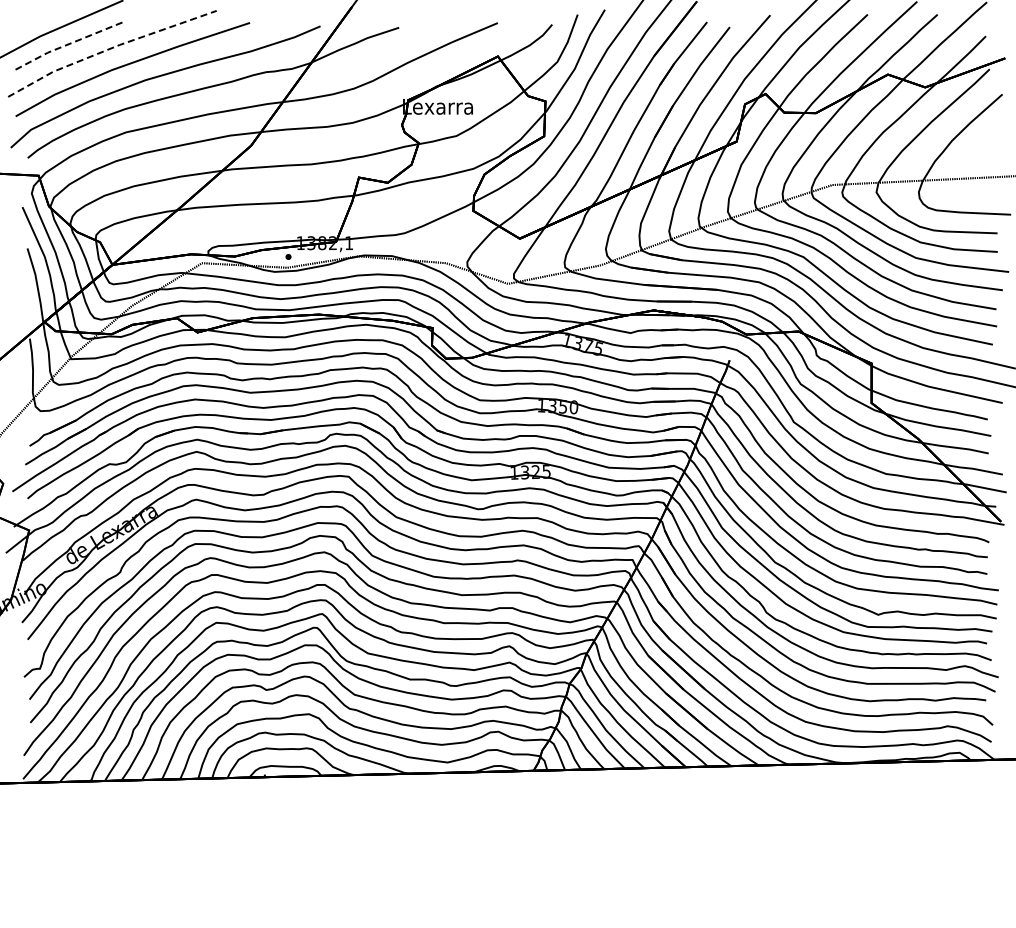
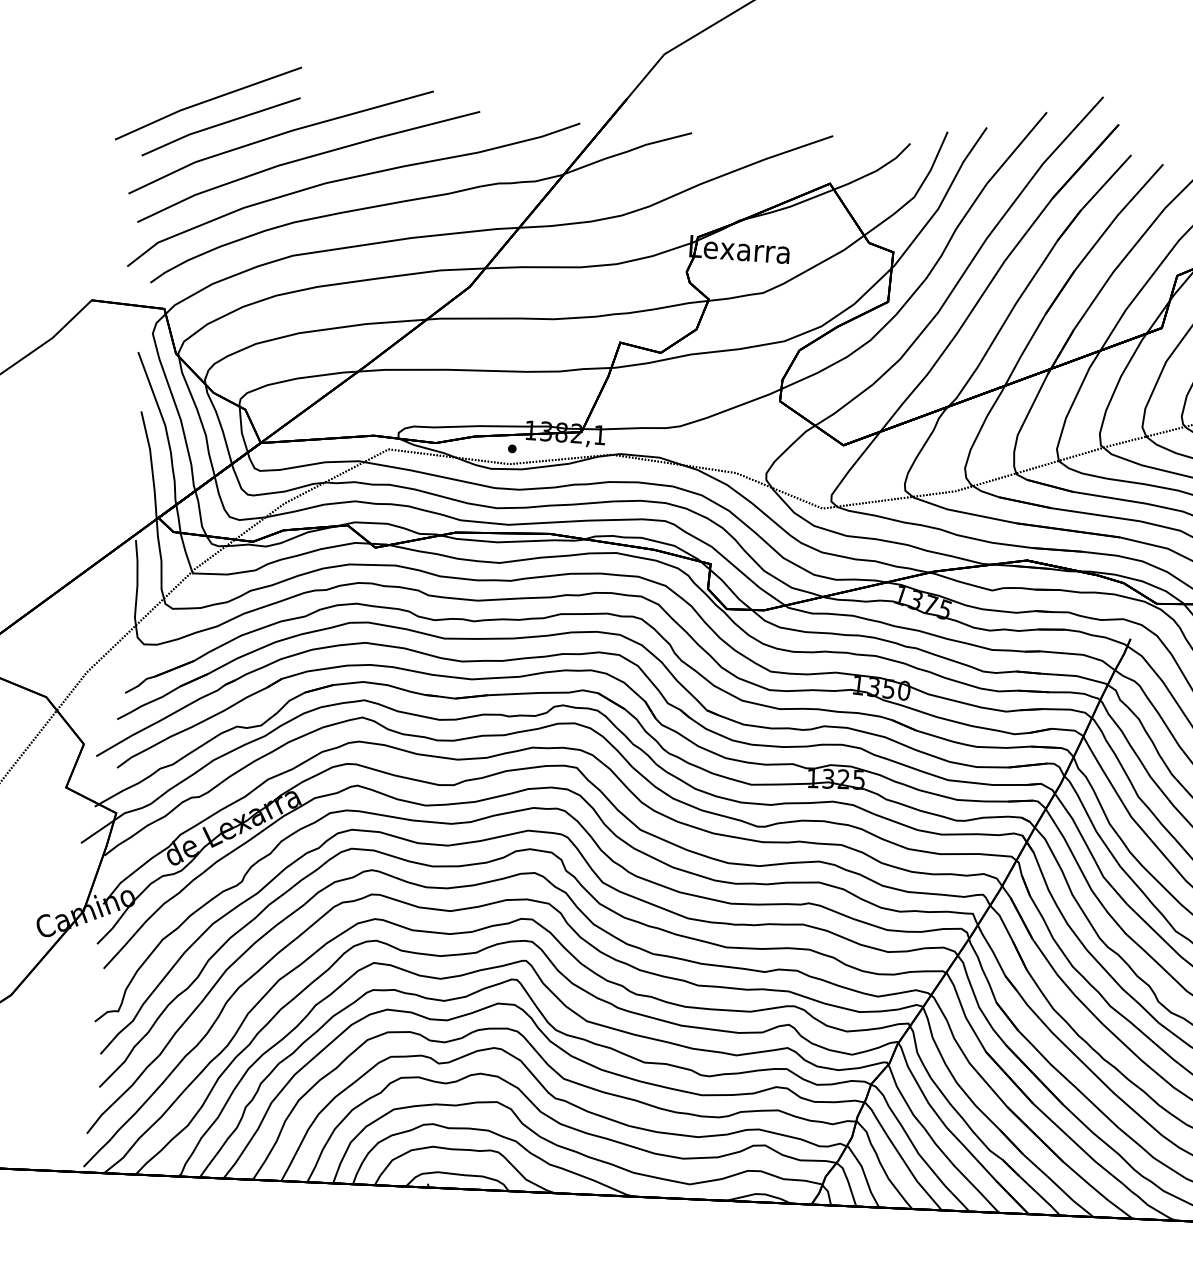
line: (68, 44) -> (219, 124), dashed -> solid
line: (110, 48) -> (278, 134), dashed -> solid

